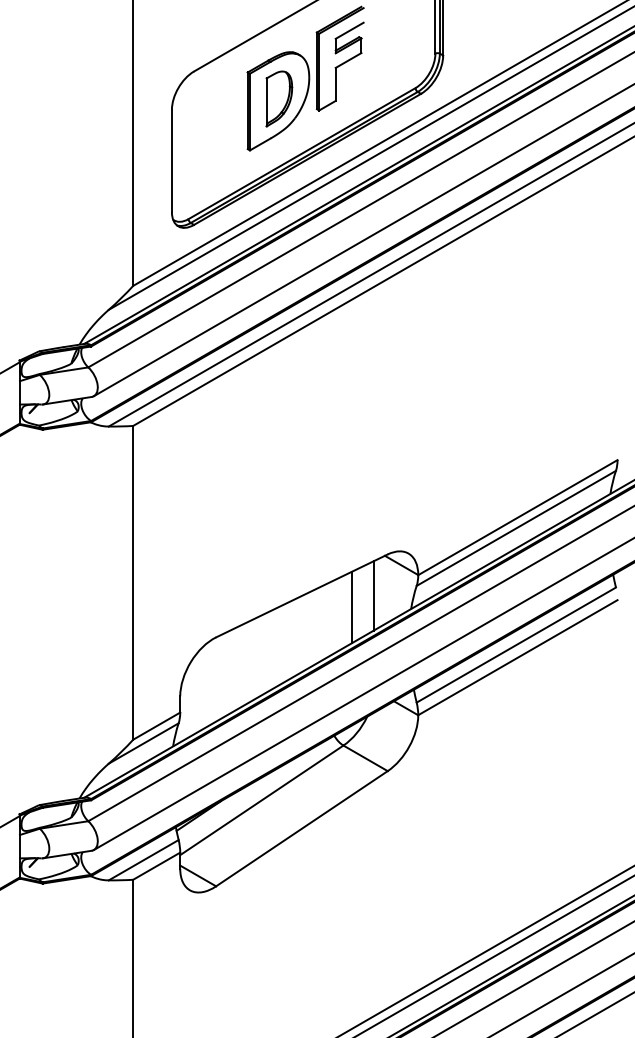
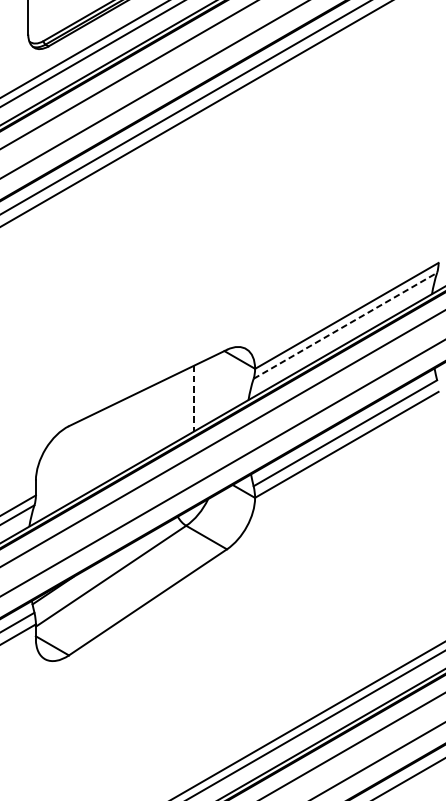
line: (516, 528) -> (345, 325), solid -> dashed
line: (373, 595) -> (213, 387), removed
line: (351, 607) -> (193, 398), solid -> dashed

